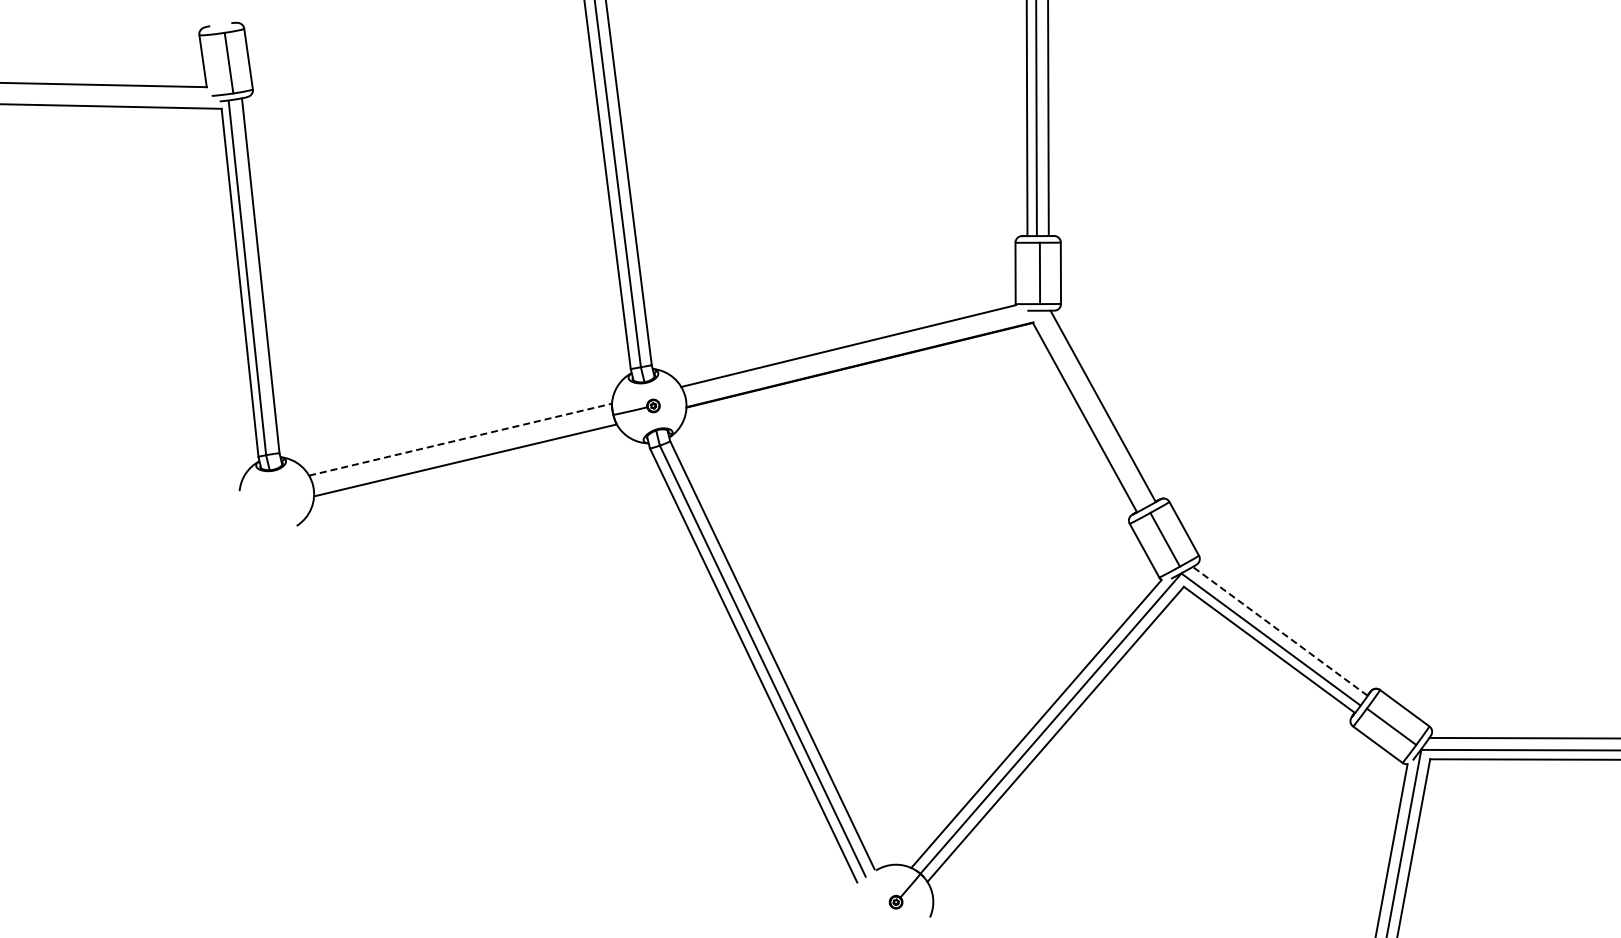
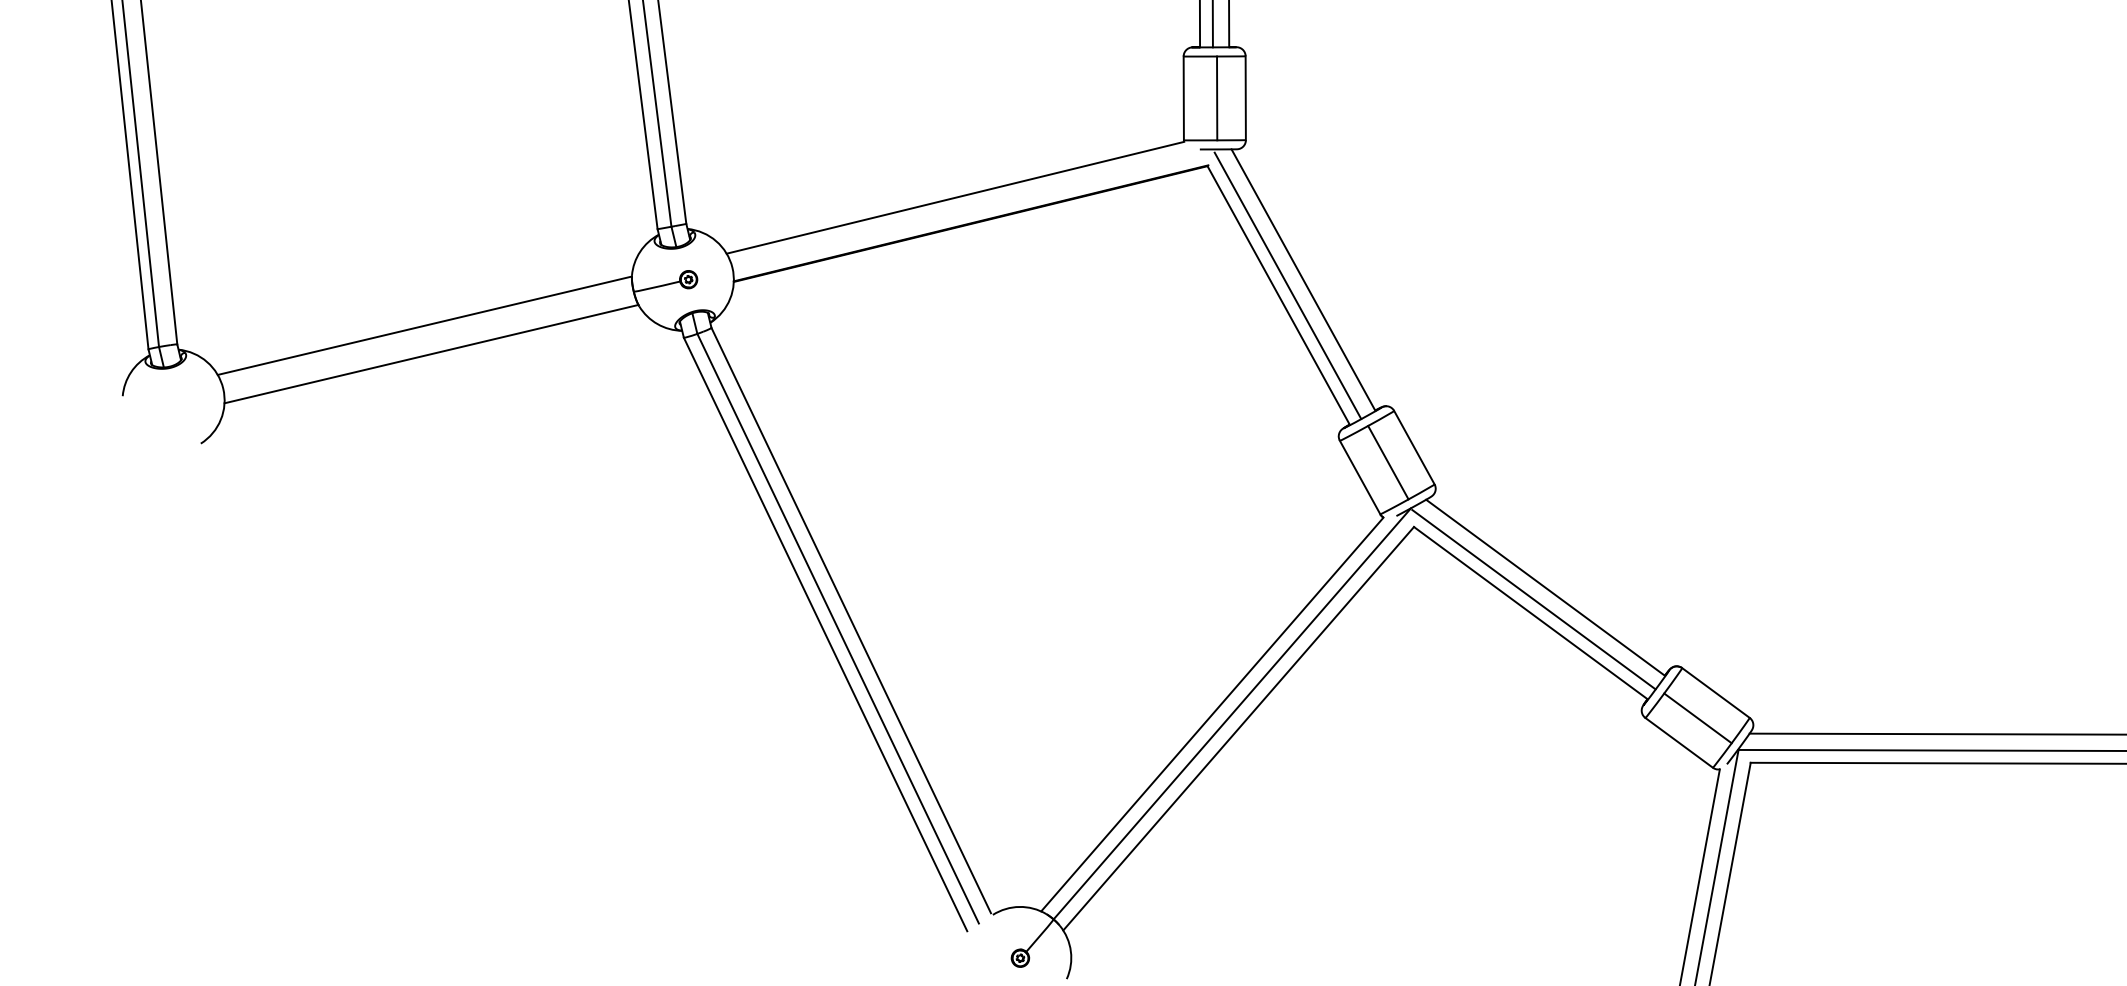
line: (1091, 410) -> (1287, 285), added
line: (460, 439) -> (424, 325), dashed -> solid
line: (1280, 631) -> (1546, 588), dashed -> solid

